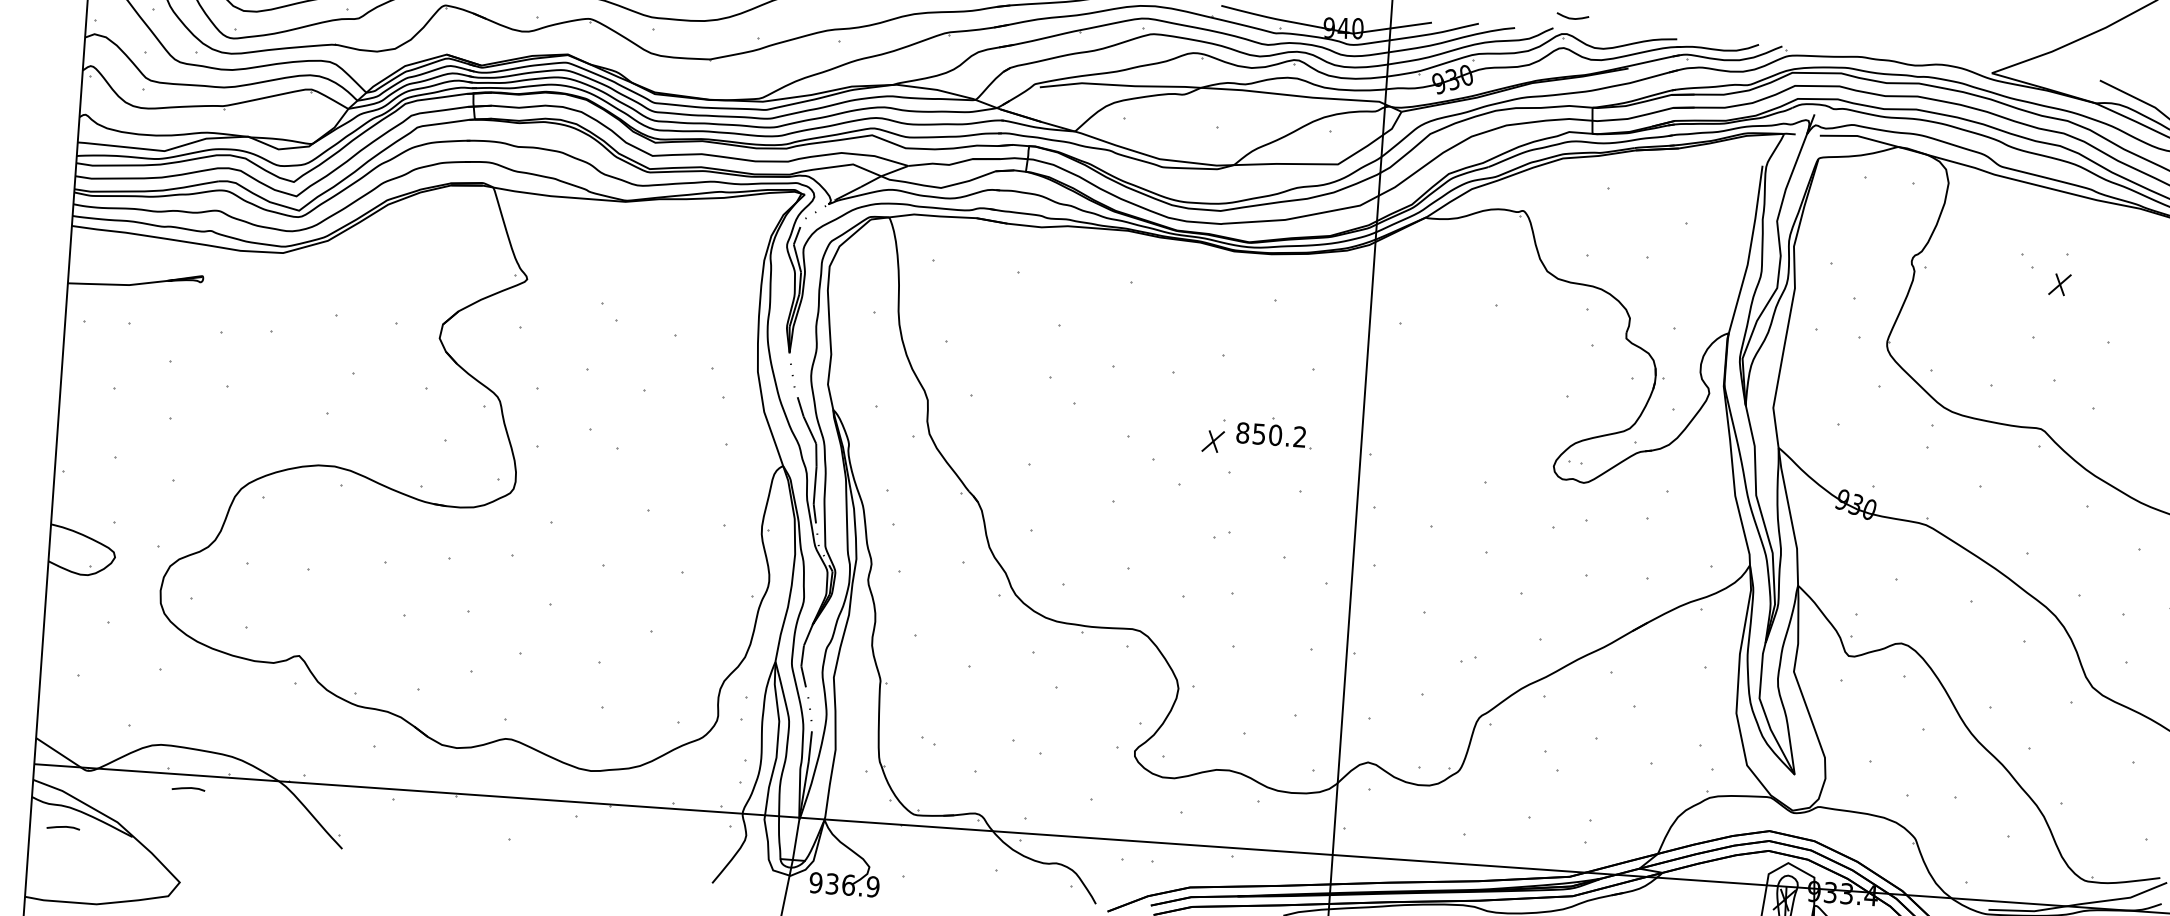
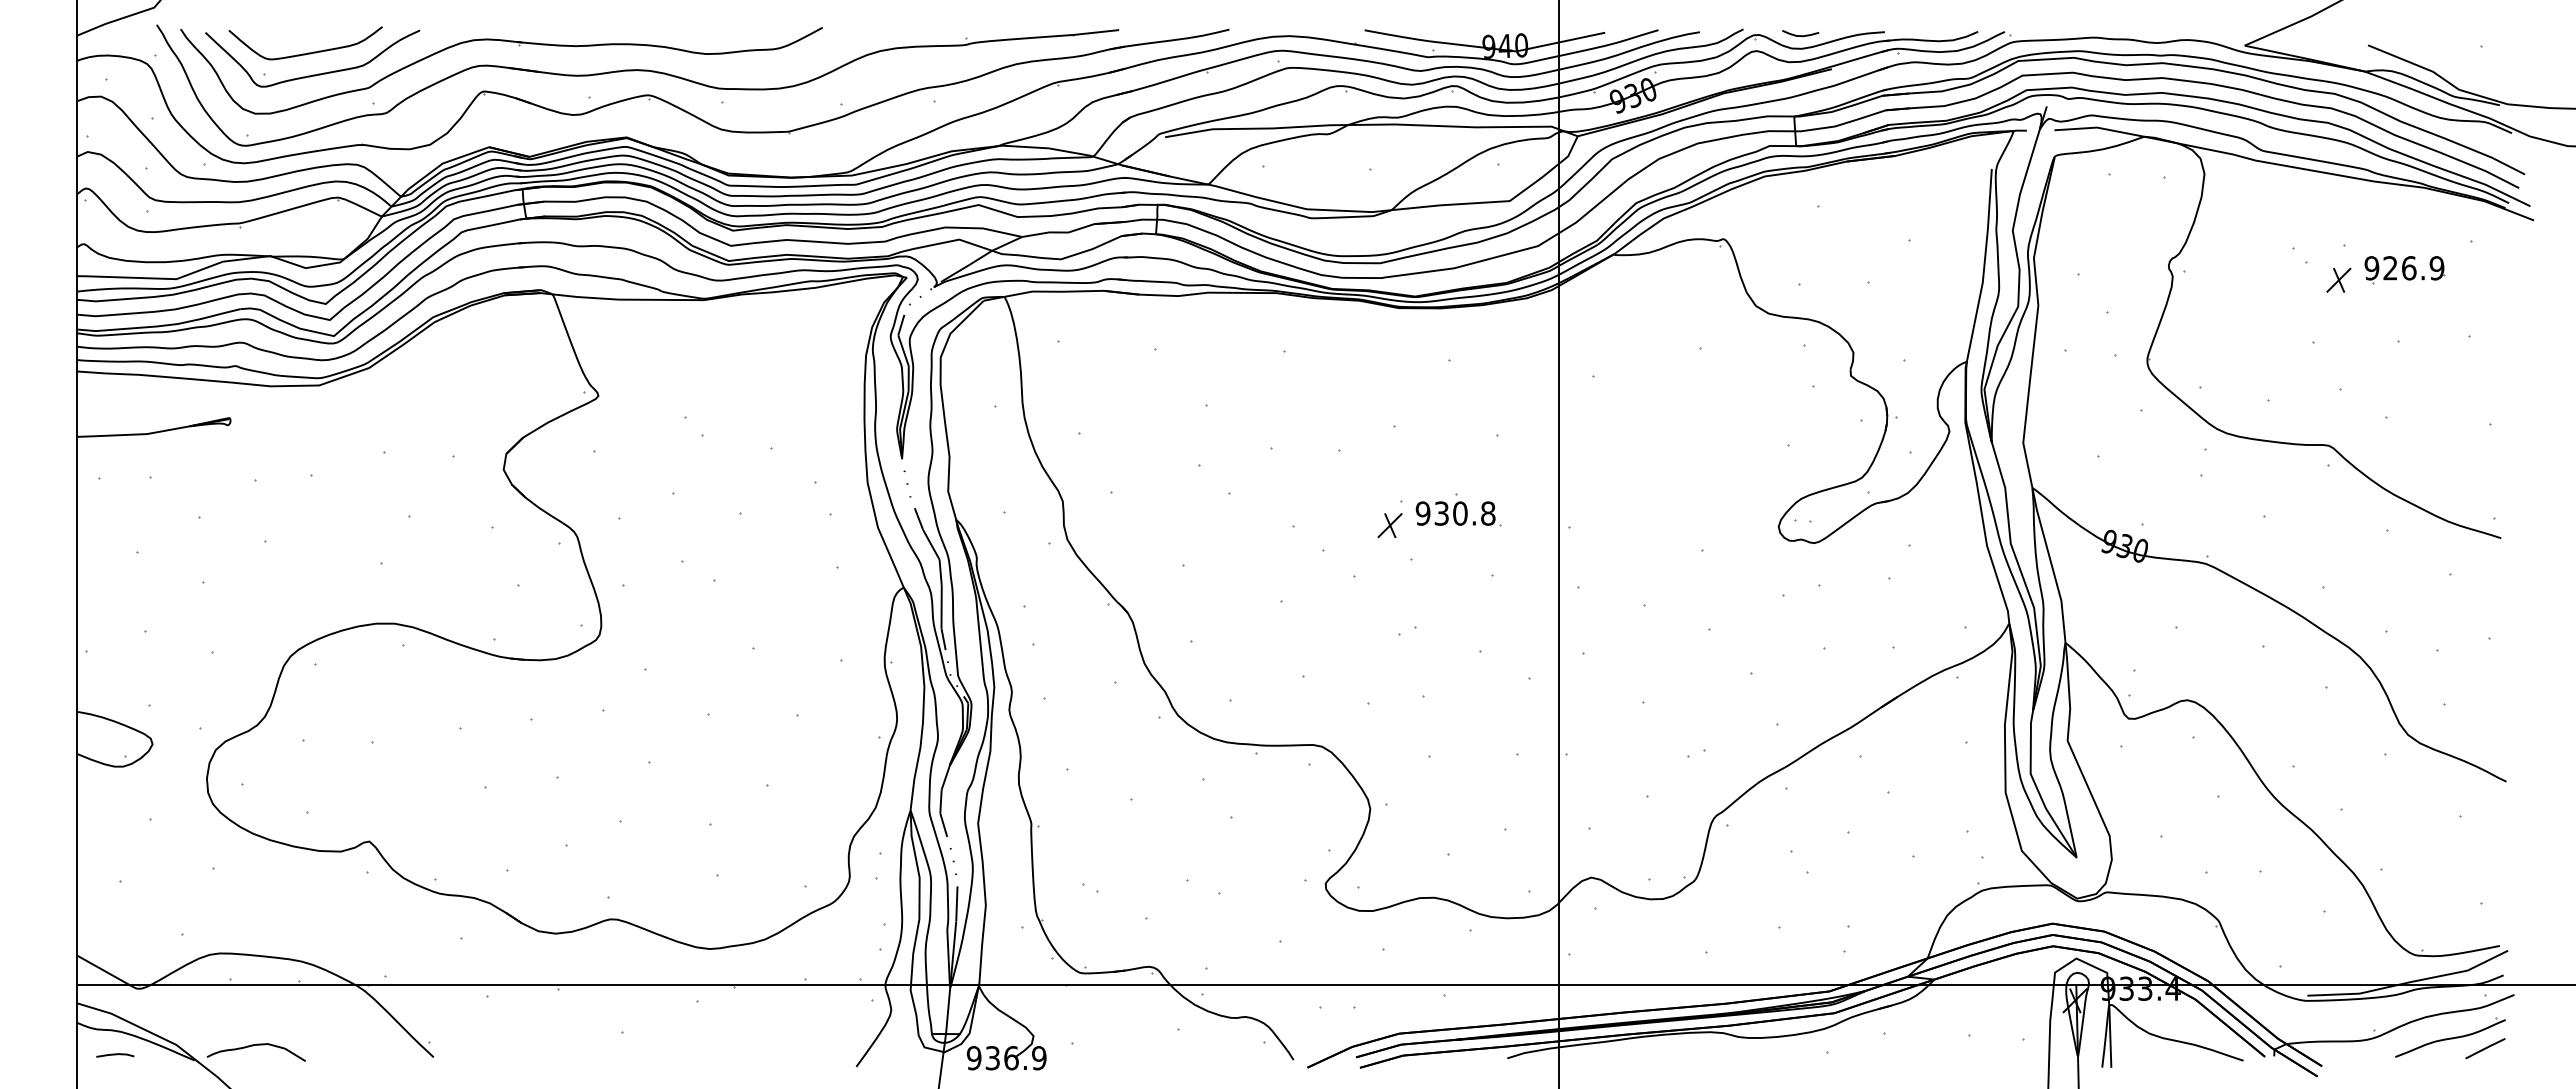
curve: (1572, 18) -> (1800, 35), moved
part: (2118, 280) -> (2404, 270), added
text: (1271, 434) -> (1455, 513), 850.2 -> 930.8
line: (188, 789) -> (254, 1001), removed
curve: (185, 828) -> (253, 1046), added

